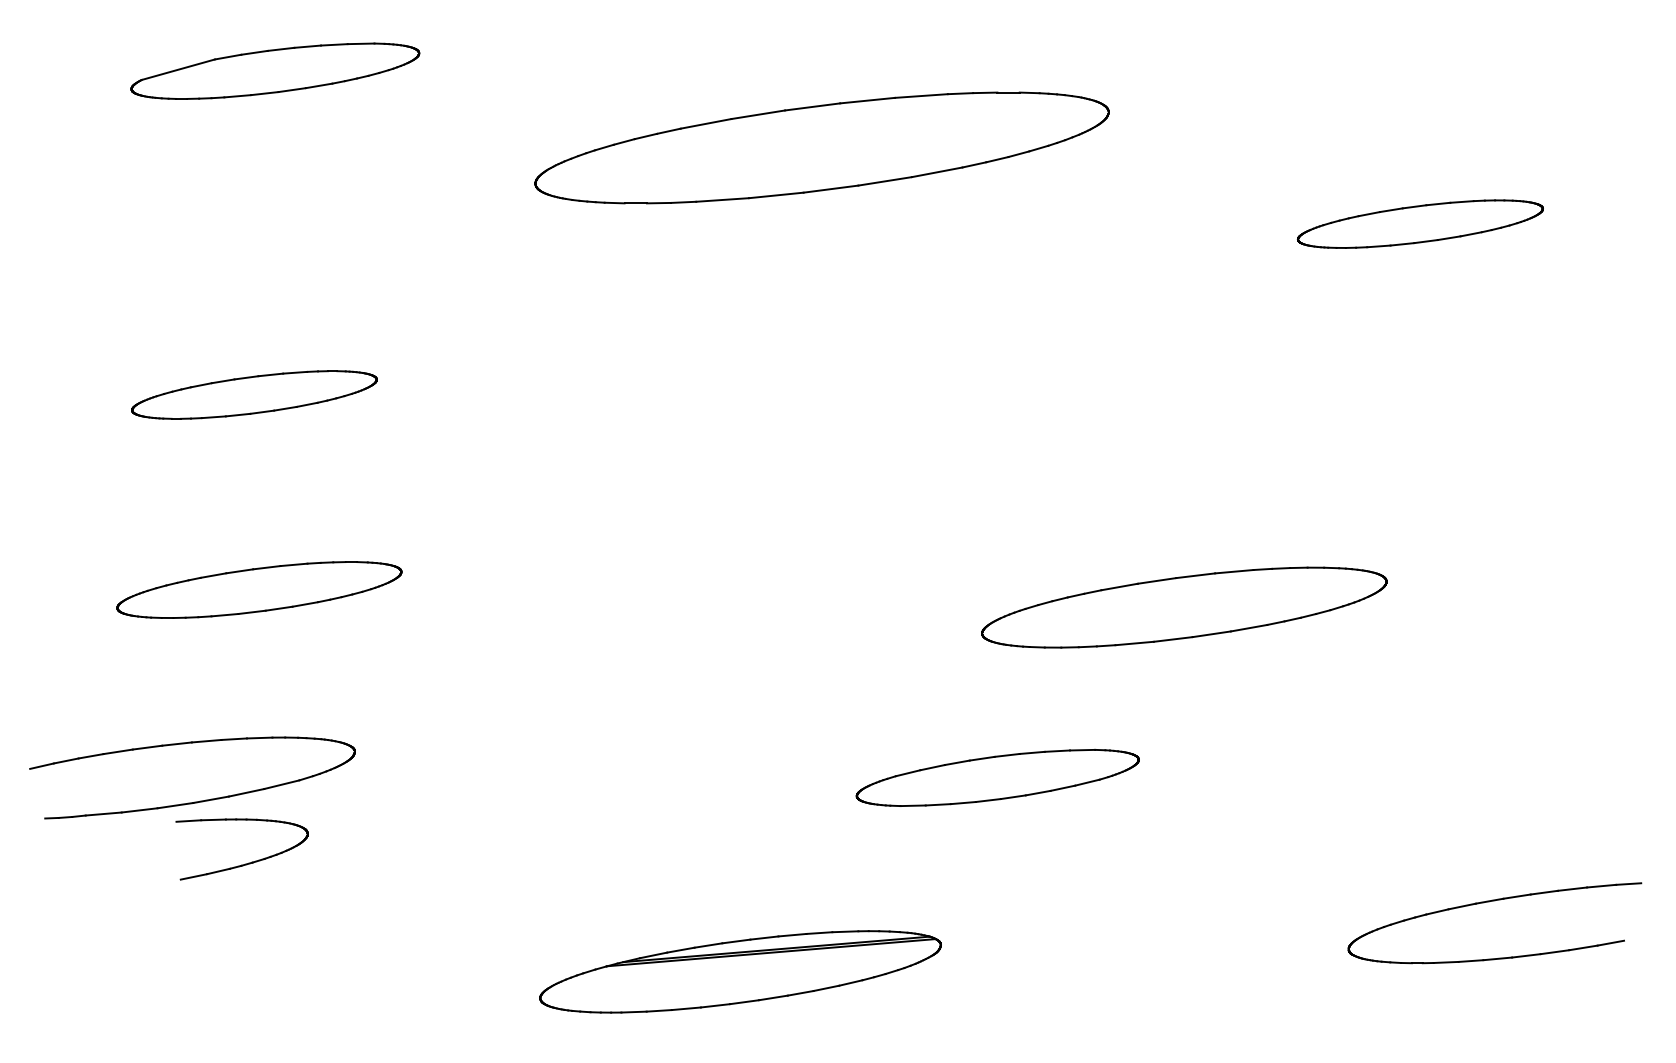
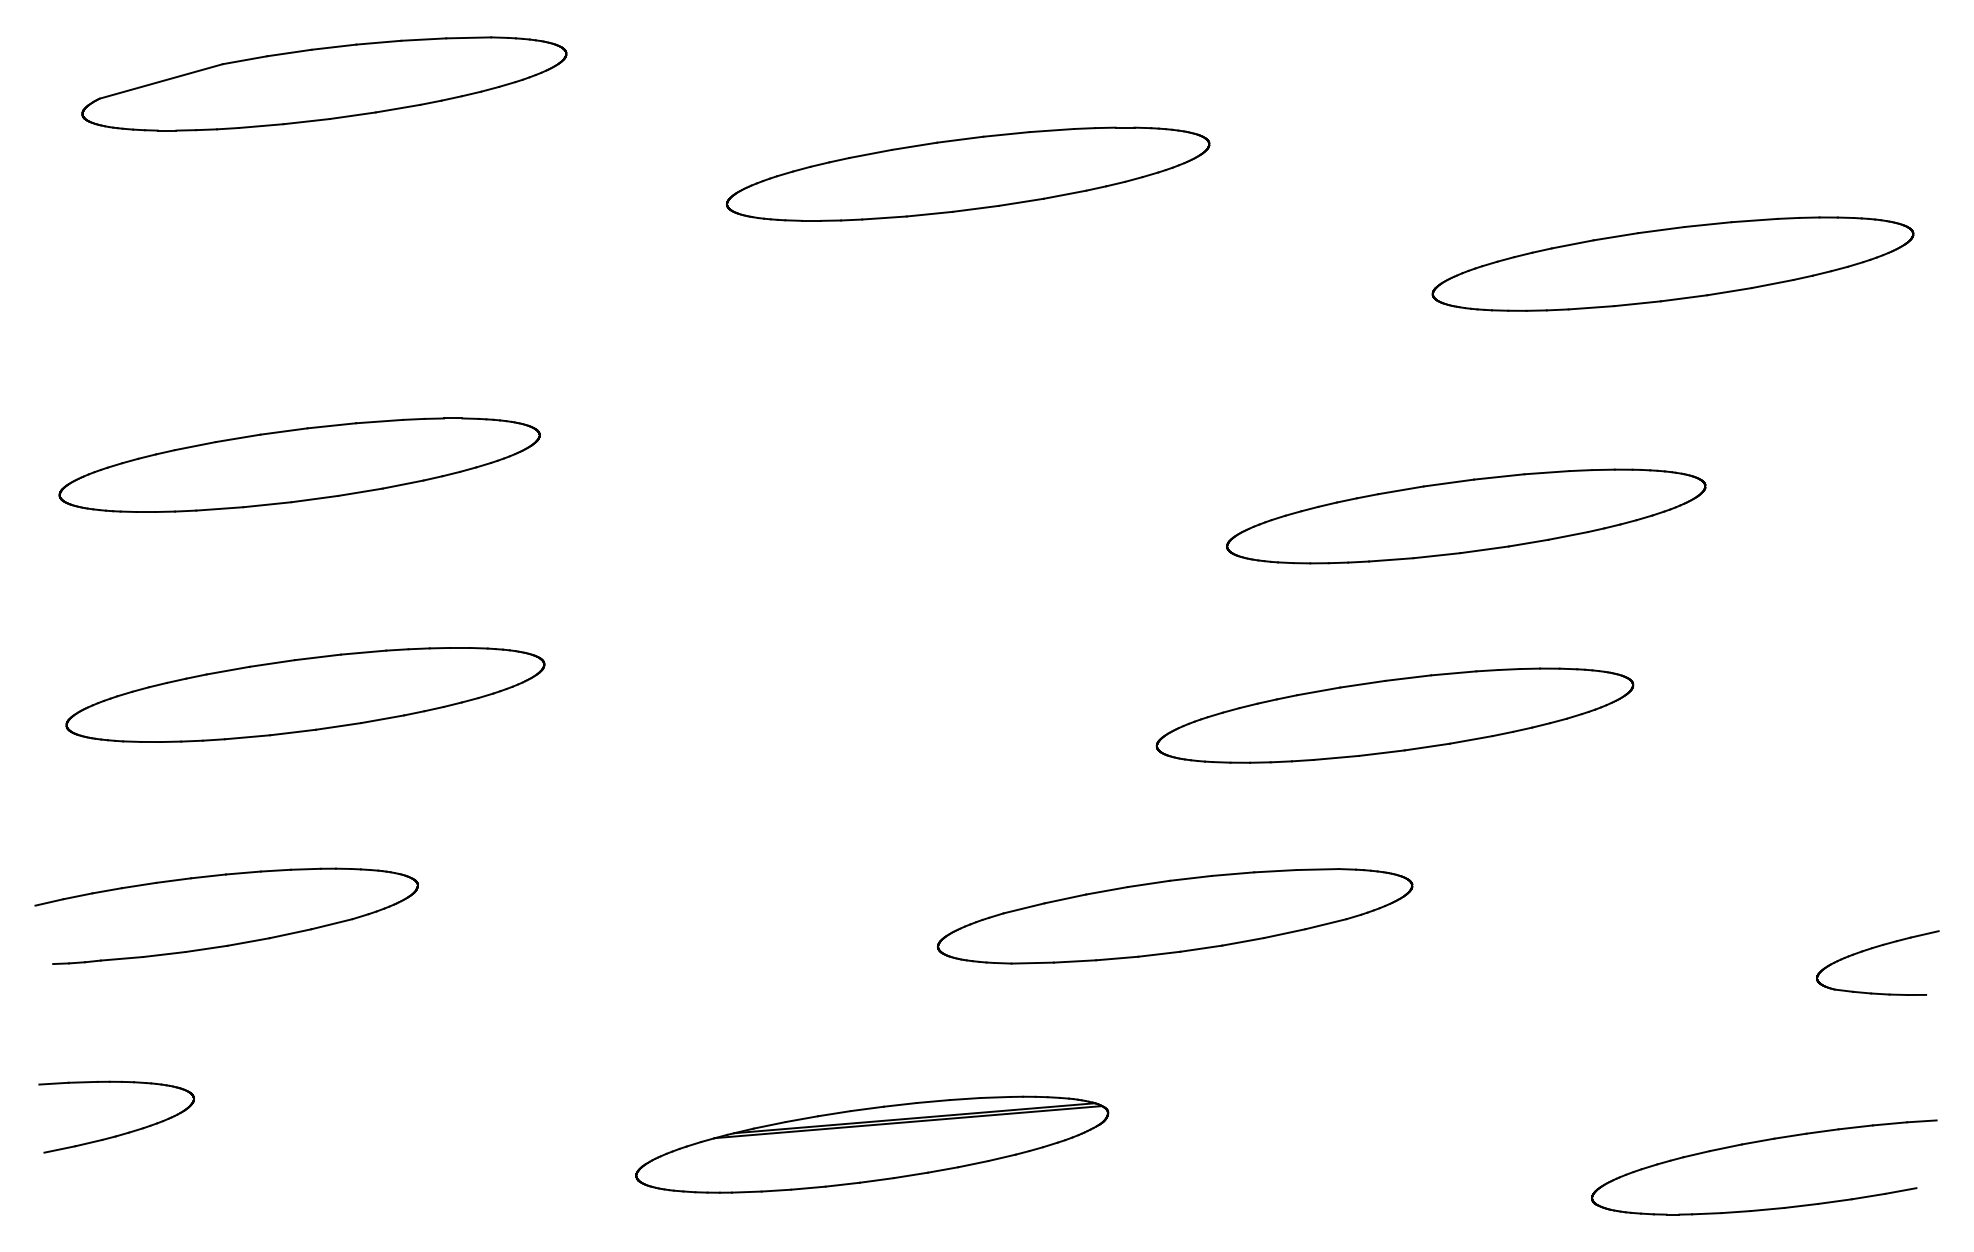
part: (274, 70) -> (323, 82), size x1.43
part: (821, 147) -> (967, 173), size x0.71
part: (1420, 223) -> (1673, 263), size x1.67
part: (254, 394) -> (299, 464), size x1.67
part: (1244, 438) -> (1465, 516), added
part: (259, 589) -> (305, 694), size x1.43
part: (997, 777) -> (1174, 915), size x1.43
part: (1588, 806) -> (1871, 949), added
part: (245, 863) -> (120, 1133), moved
part: (1489, 902) -> (1757, 1143), moved

